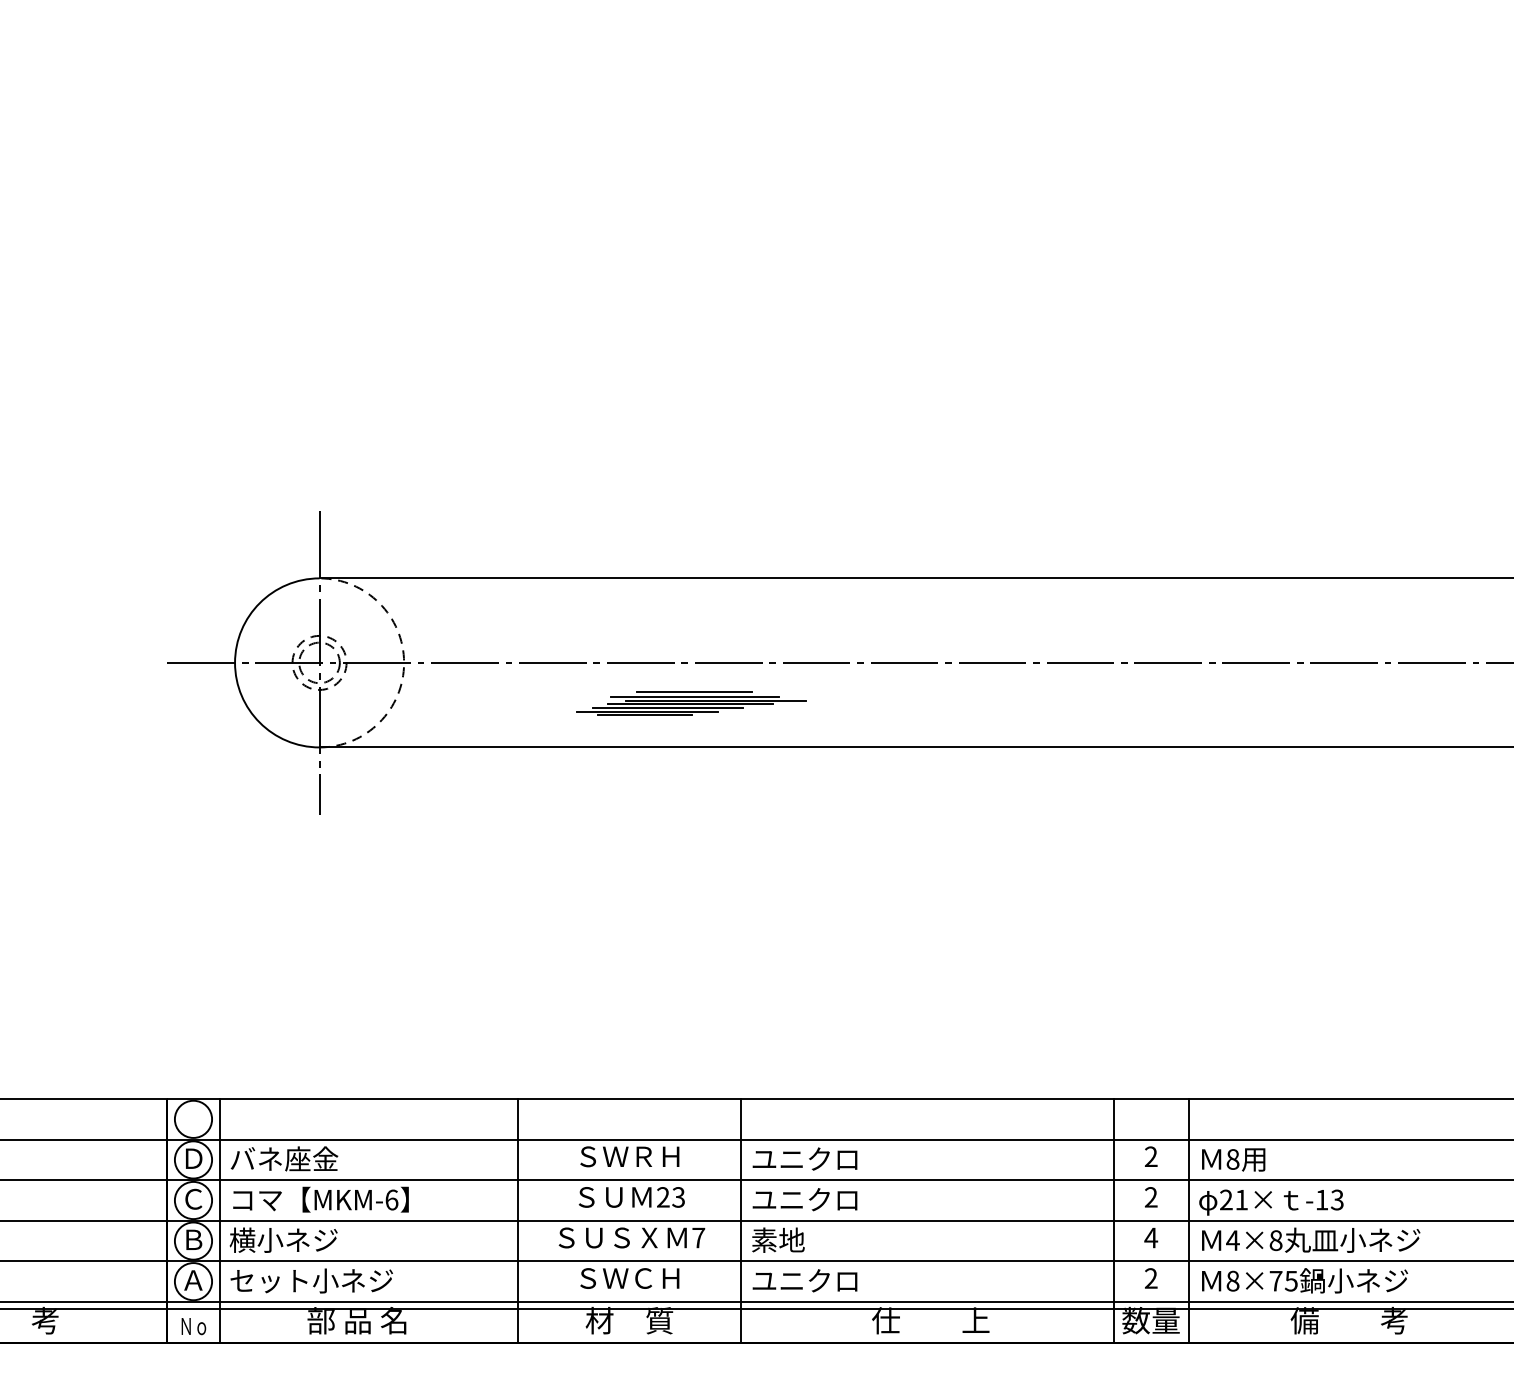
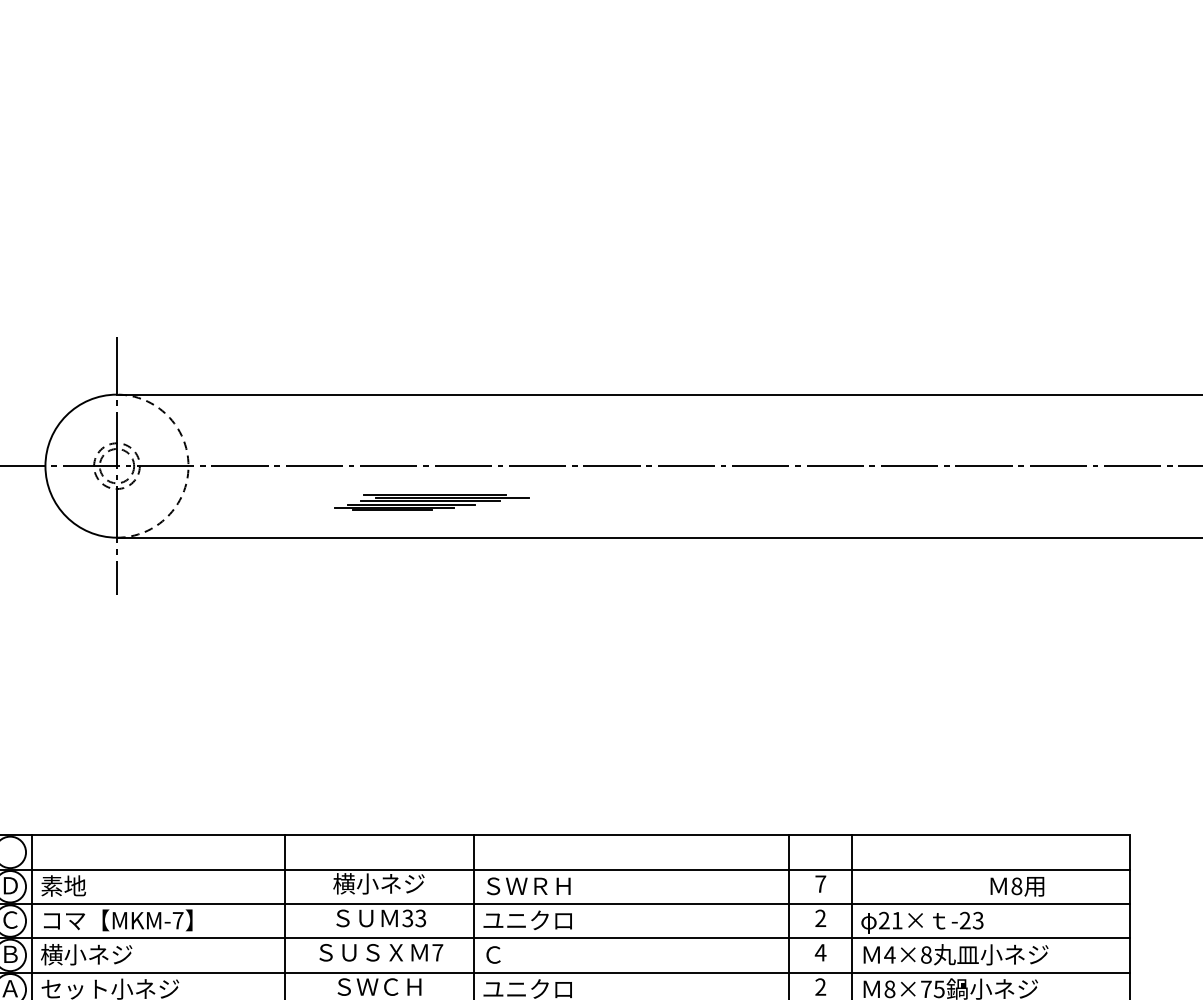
line: (694, 692) -> (434, 491), removed
text: (629, 1156) -> (379, 883), ＳＷＲＨ -> 横小ネジ
text: (1150, 1156) -> (820, 883), 2 -> 7
text: (284, 1158) -> (87, 885), バネ座金 -> 素地
text: (804, 1158) -> (527, 885), ユニクロ -> ＳＷＲＨ
text: (1233, 1159) -> (1017, 886), moved
text: (662, 1197) -> (407, 918), 23 -> 33
text: (391, 1199) -> (177, 920), MKM-6 -> MKM-7
text: (1321, 1199) -> (964, 920), -13 -> -23
text: (778, 1239) -> (505, 954), 素地 -> Ｃ

